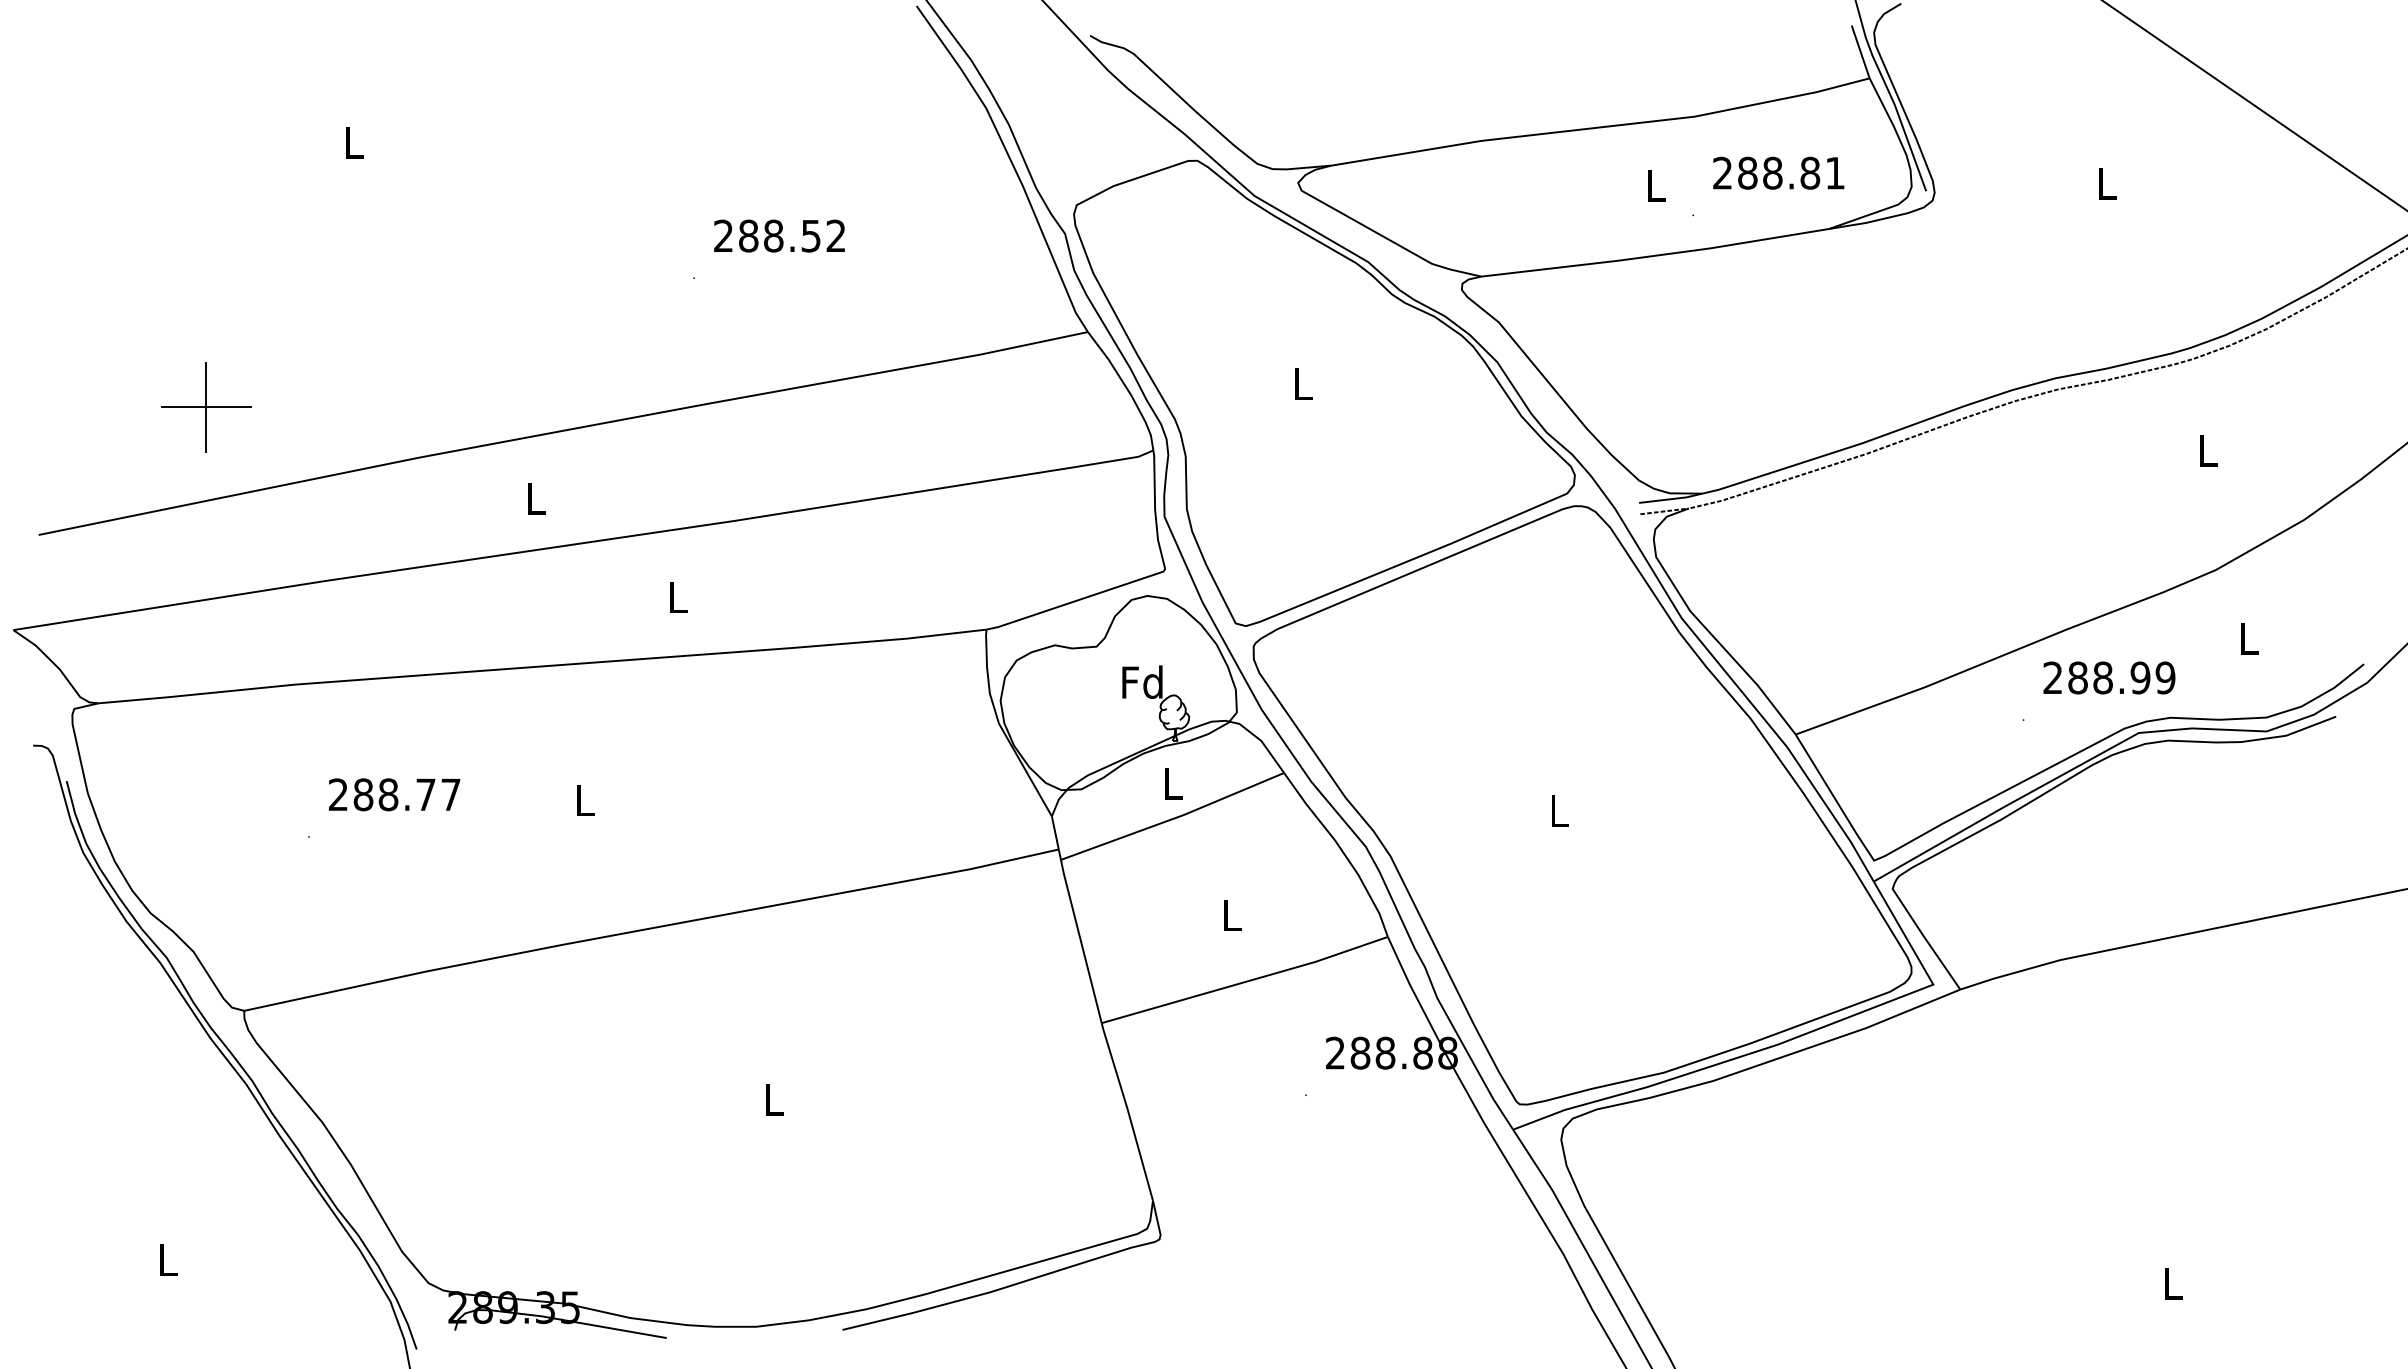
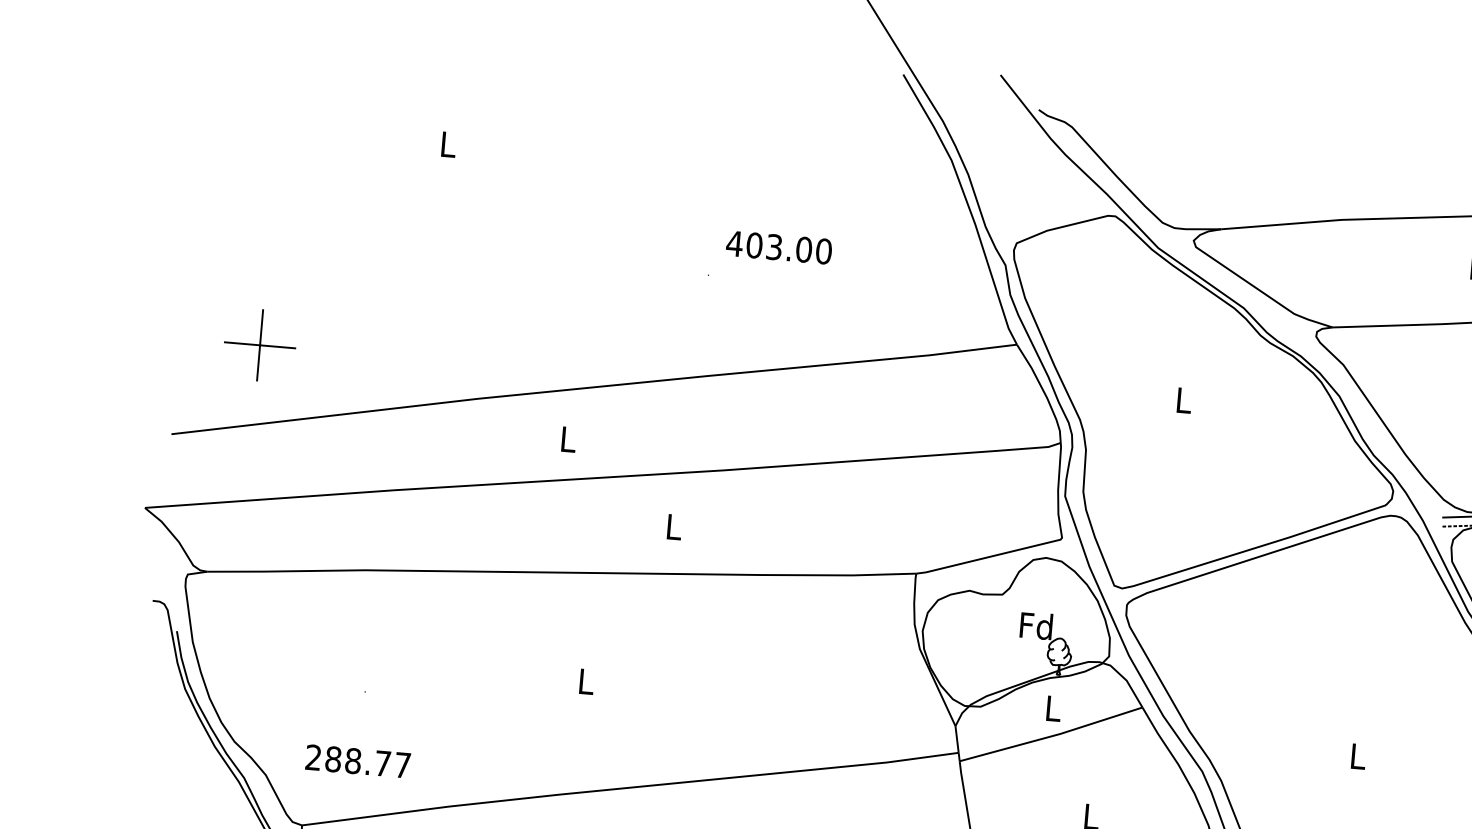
text: (779, 235) -> (779, 247), 288.52 -> 403.00
part: (206, 407) -> (260, 345), moved
text: (394, 794) -> (358, 761), moved

